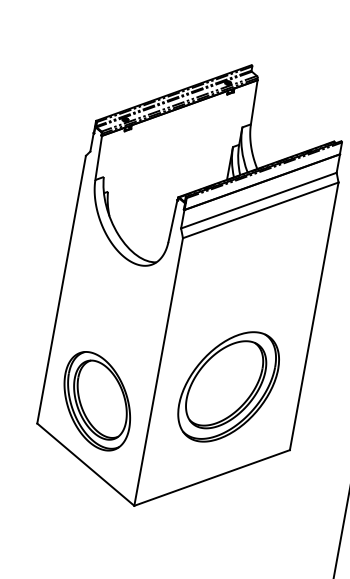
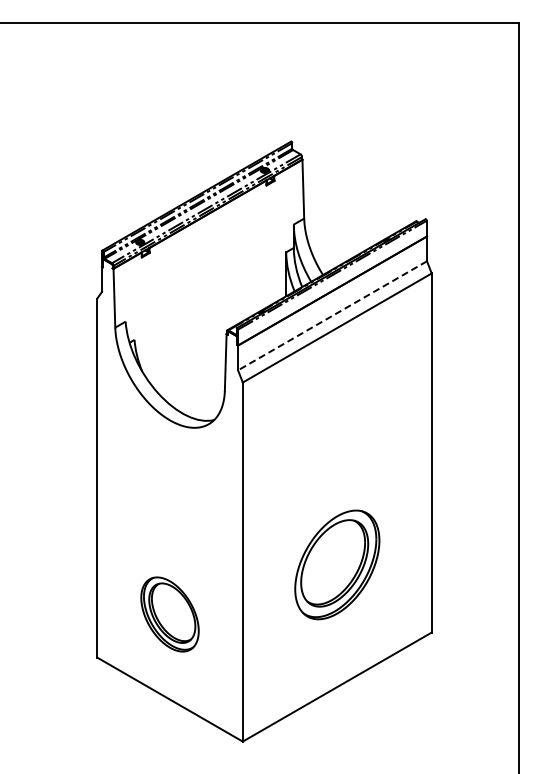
line: (258, 201) -> (332, 316), solid -> dashed
part: (228, 386) -> (337, 564), size x0.7
part: (96, 401) -> (169, 614), size x0.6

